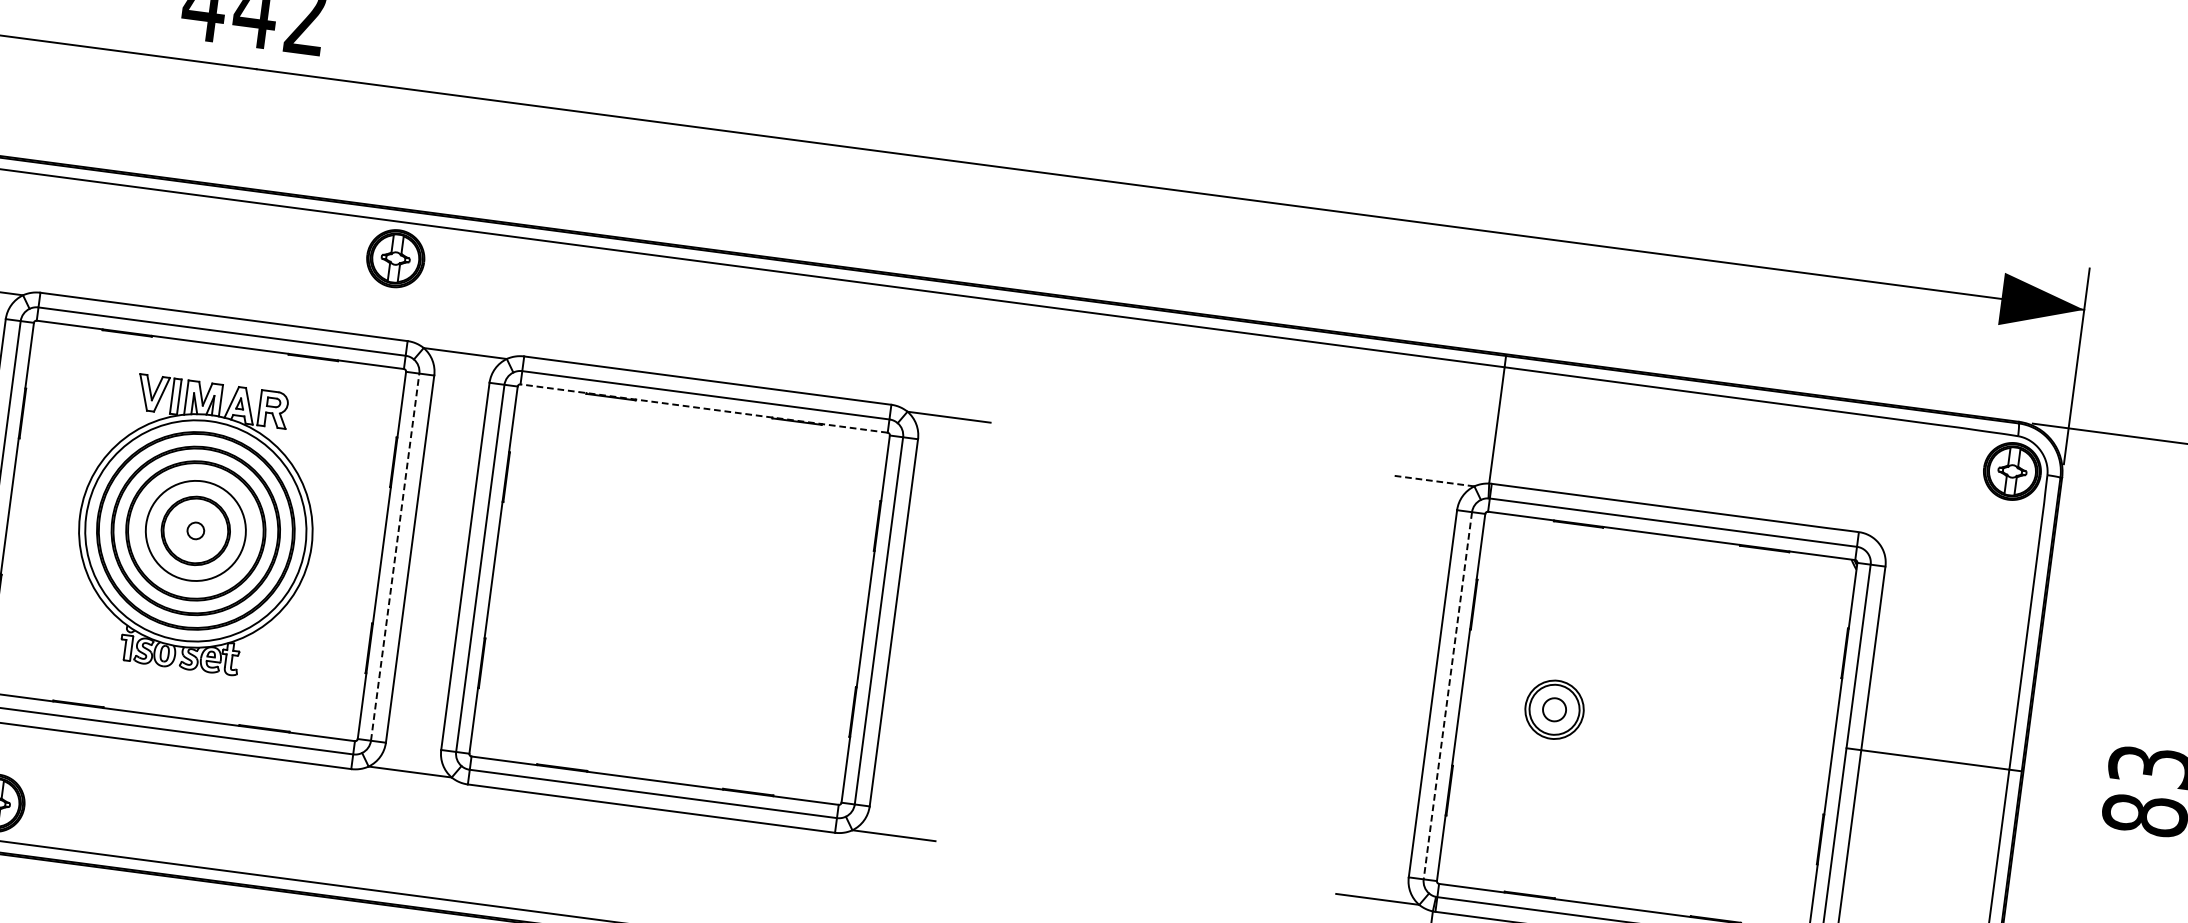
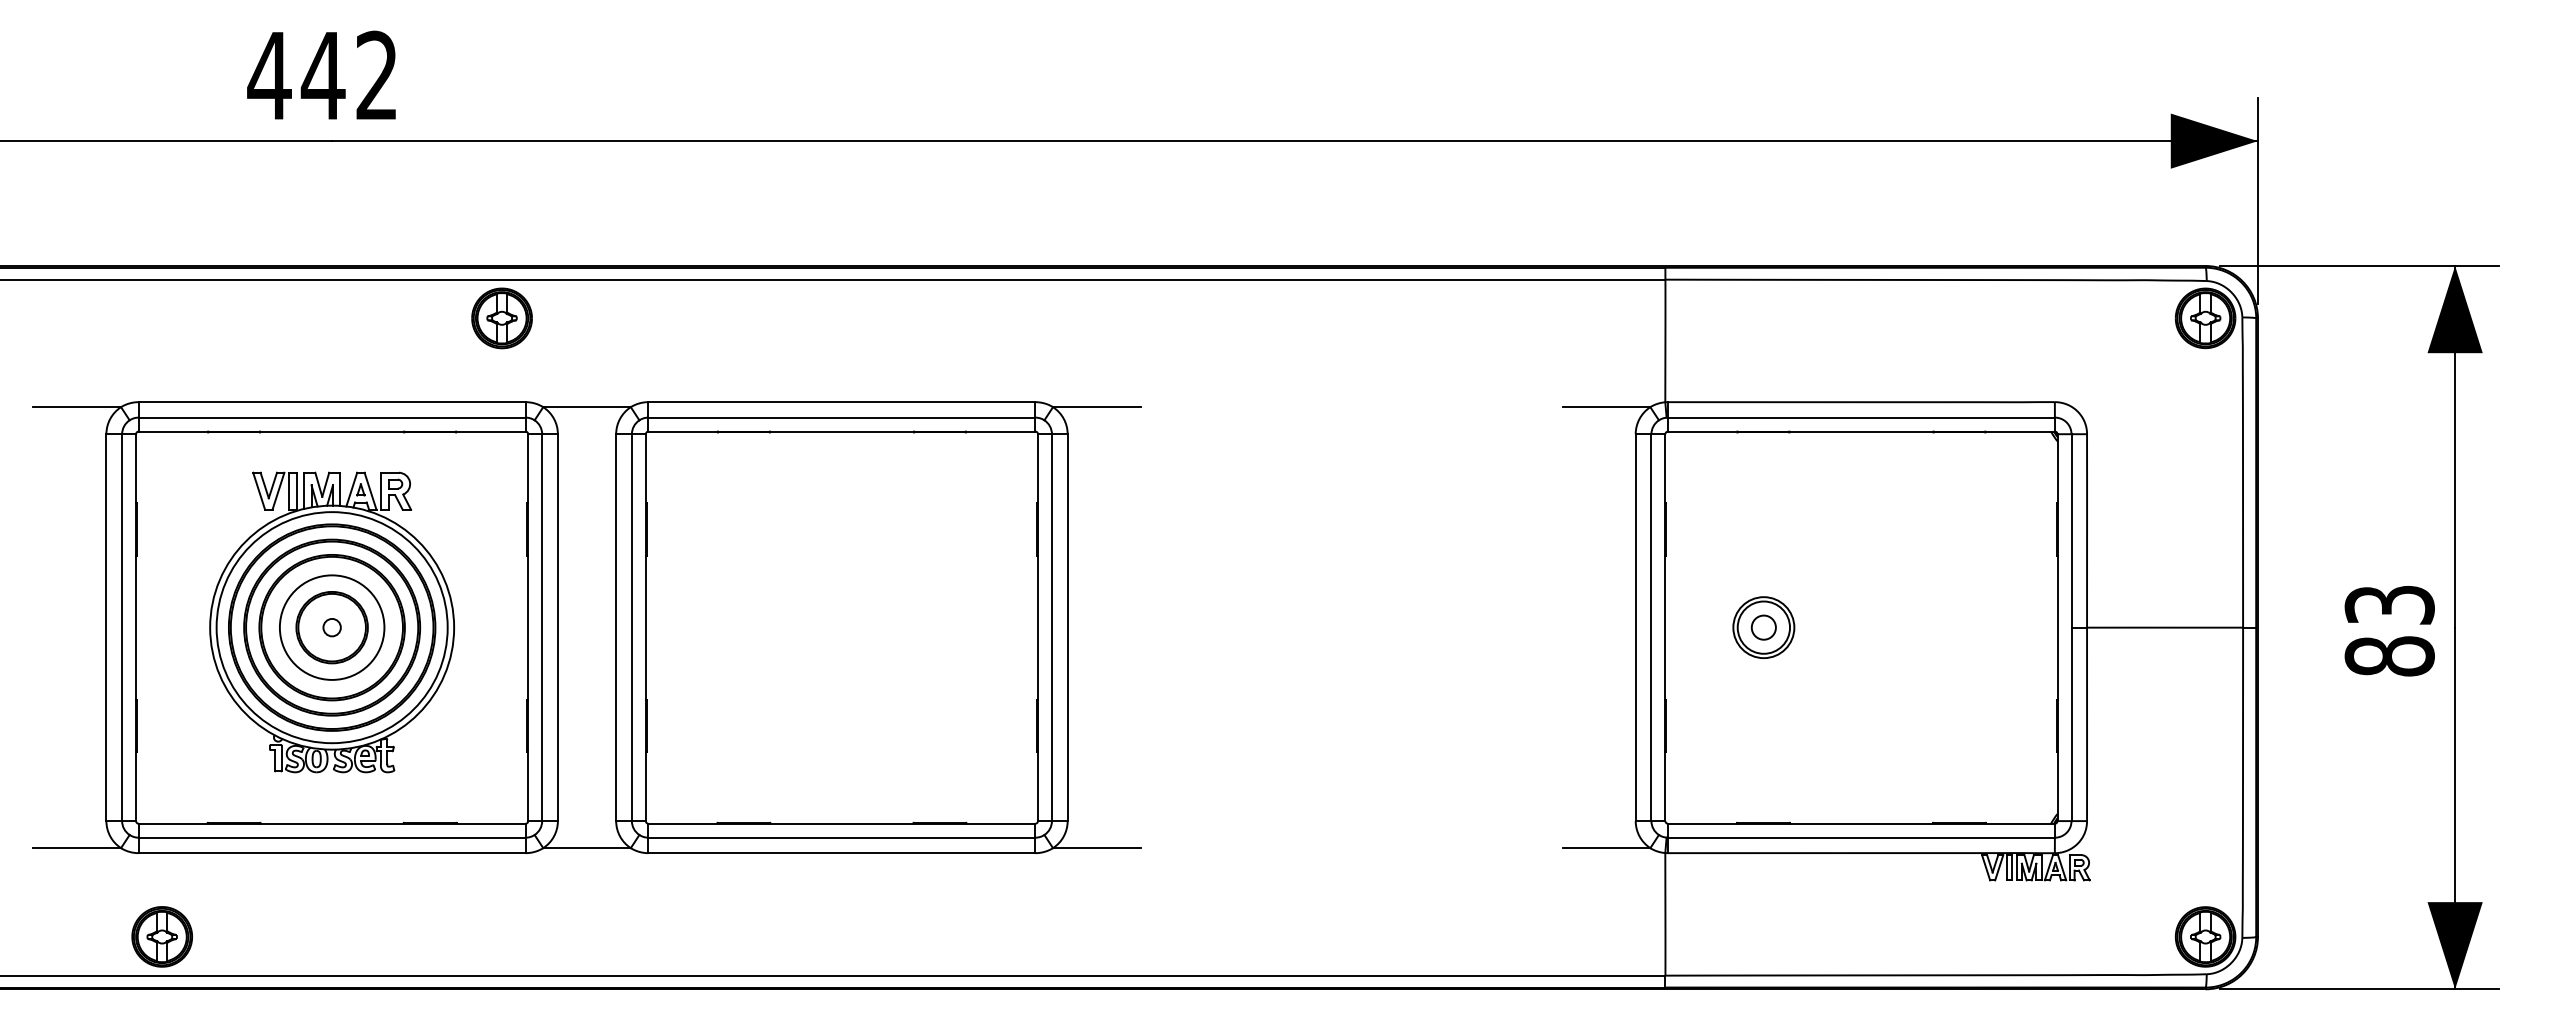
line: (703, 408) -> (841, 431), dashed -> solid
line: (1432, 481) -> (1606, 407), dashed -> solid
line: (395, 557) -> (542, 627), dashed -> solid
line: (1447, 696) -> (1651, 628), dashed -> solid

